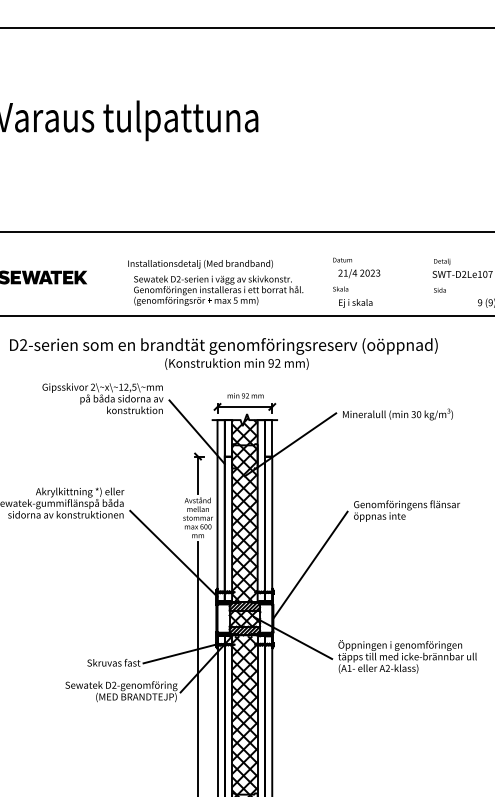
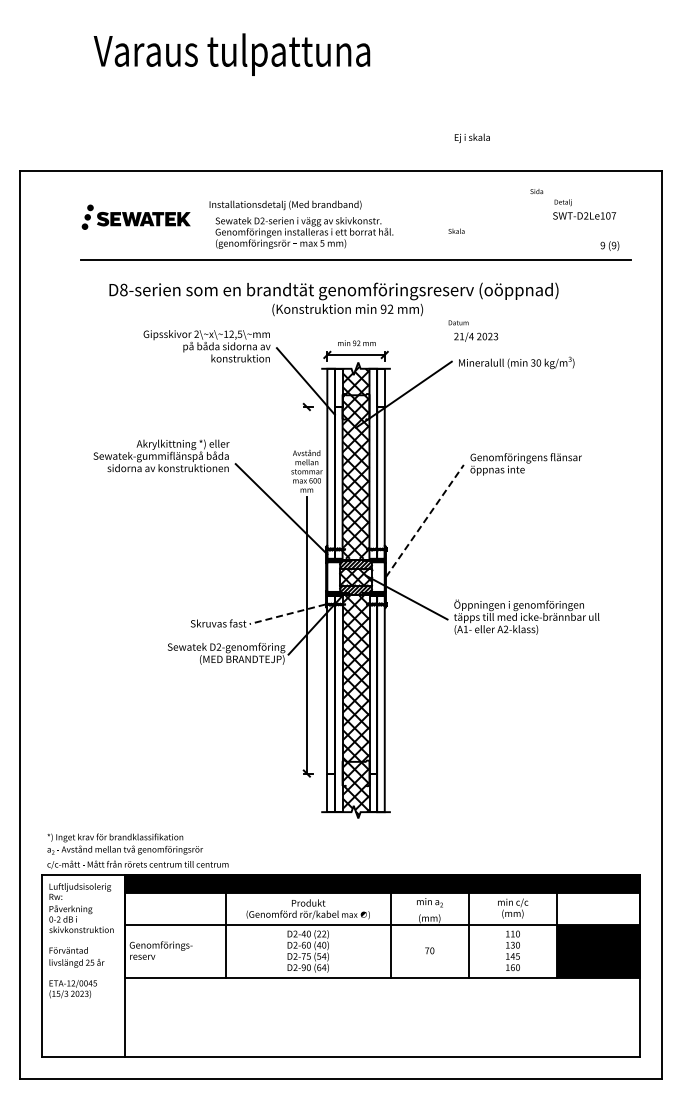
text: (356, 267) -> (473, 330), moved
text: (215, 282) -> (301, 224), moved
text: (439, 290) -> (536, 191), moved
text: (354, 302) -> (471, 137), moved
text: (23, 344) -> (123, 289), D2-serien -> D8-serien
line: (197, 475) -> (306, 426), removed
line: (311, 564) -> (425, 520), solid -> dashed
line: (179, 654) -> (287, 614), solid -> dashed

